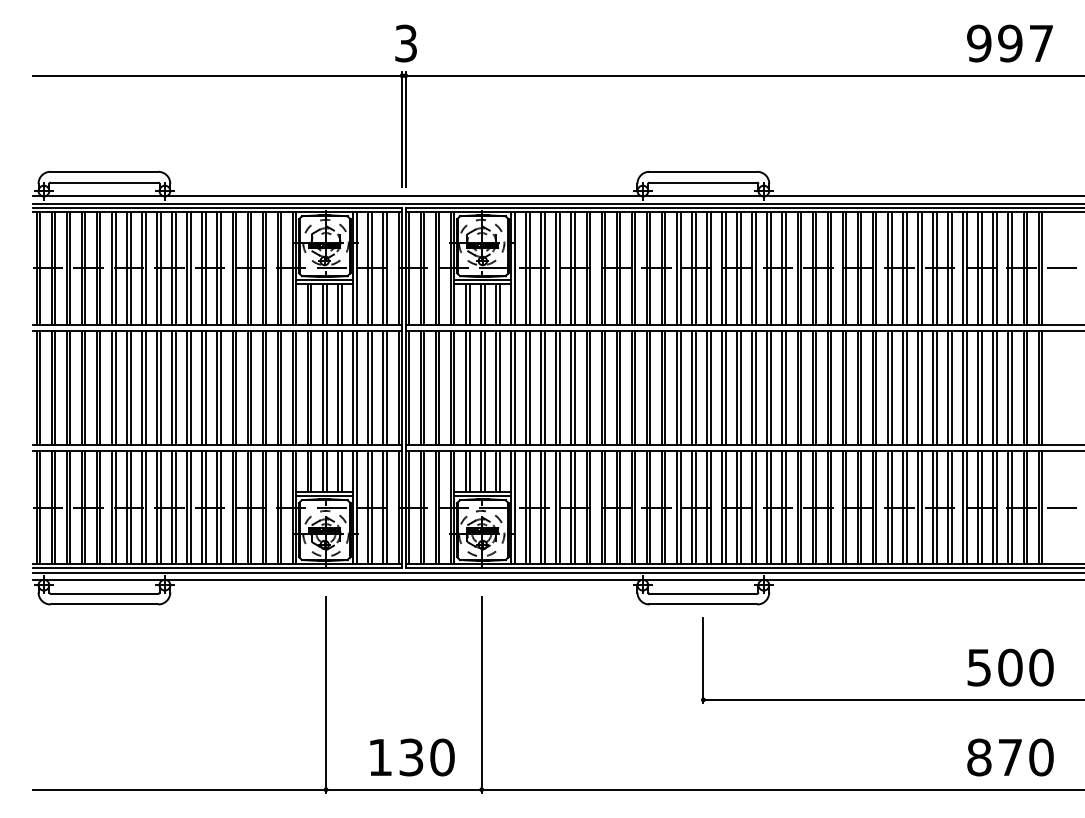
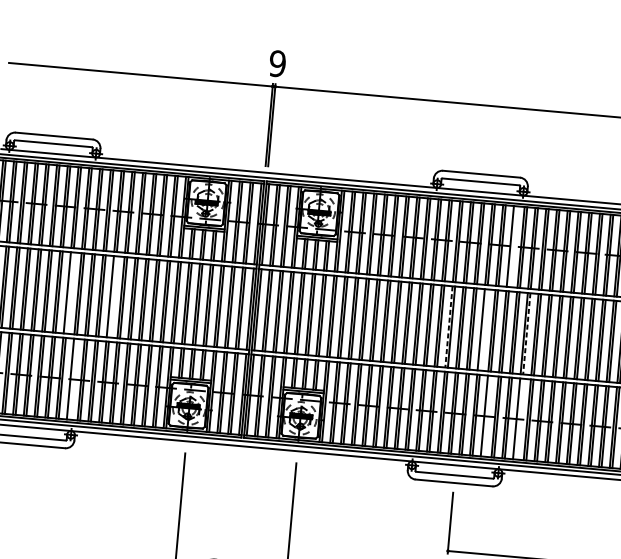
text: (405, 43) -> (277, 63), 3 -> 9
line: (755, 268) -> (512, 246), removed
line: (145, 388) -> (69, 293), removed
line: (205, 388) -> (112, 297), removed
line: (676, 388) -> (448, 327), solid -> dashed
line: (725, 388) -> (483, 330), removed
line: (786, 388) -> (527, 334), solid -> dashed
line: (160, 507) -> (72, 379), removed
line: (740, 507) -> (486, 416), removed
line: (786, 507) -> (519, 419), removed

